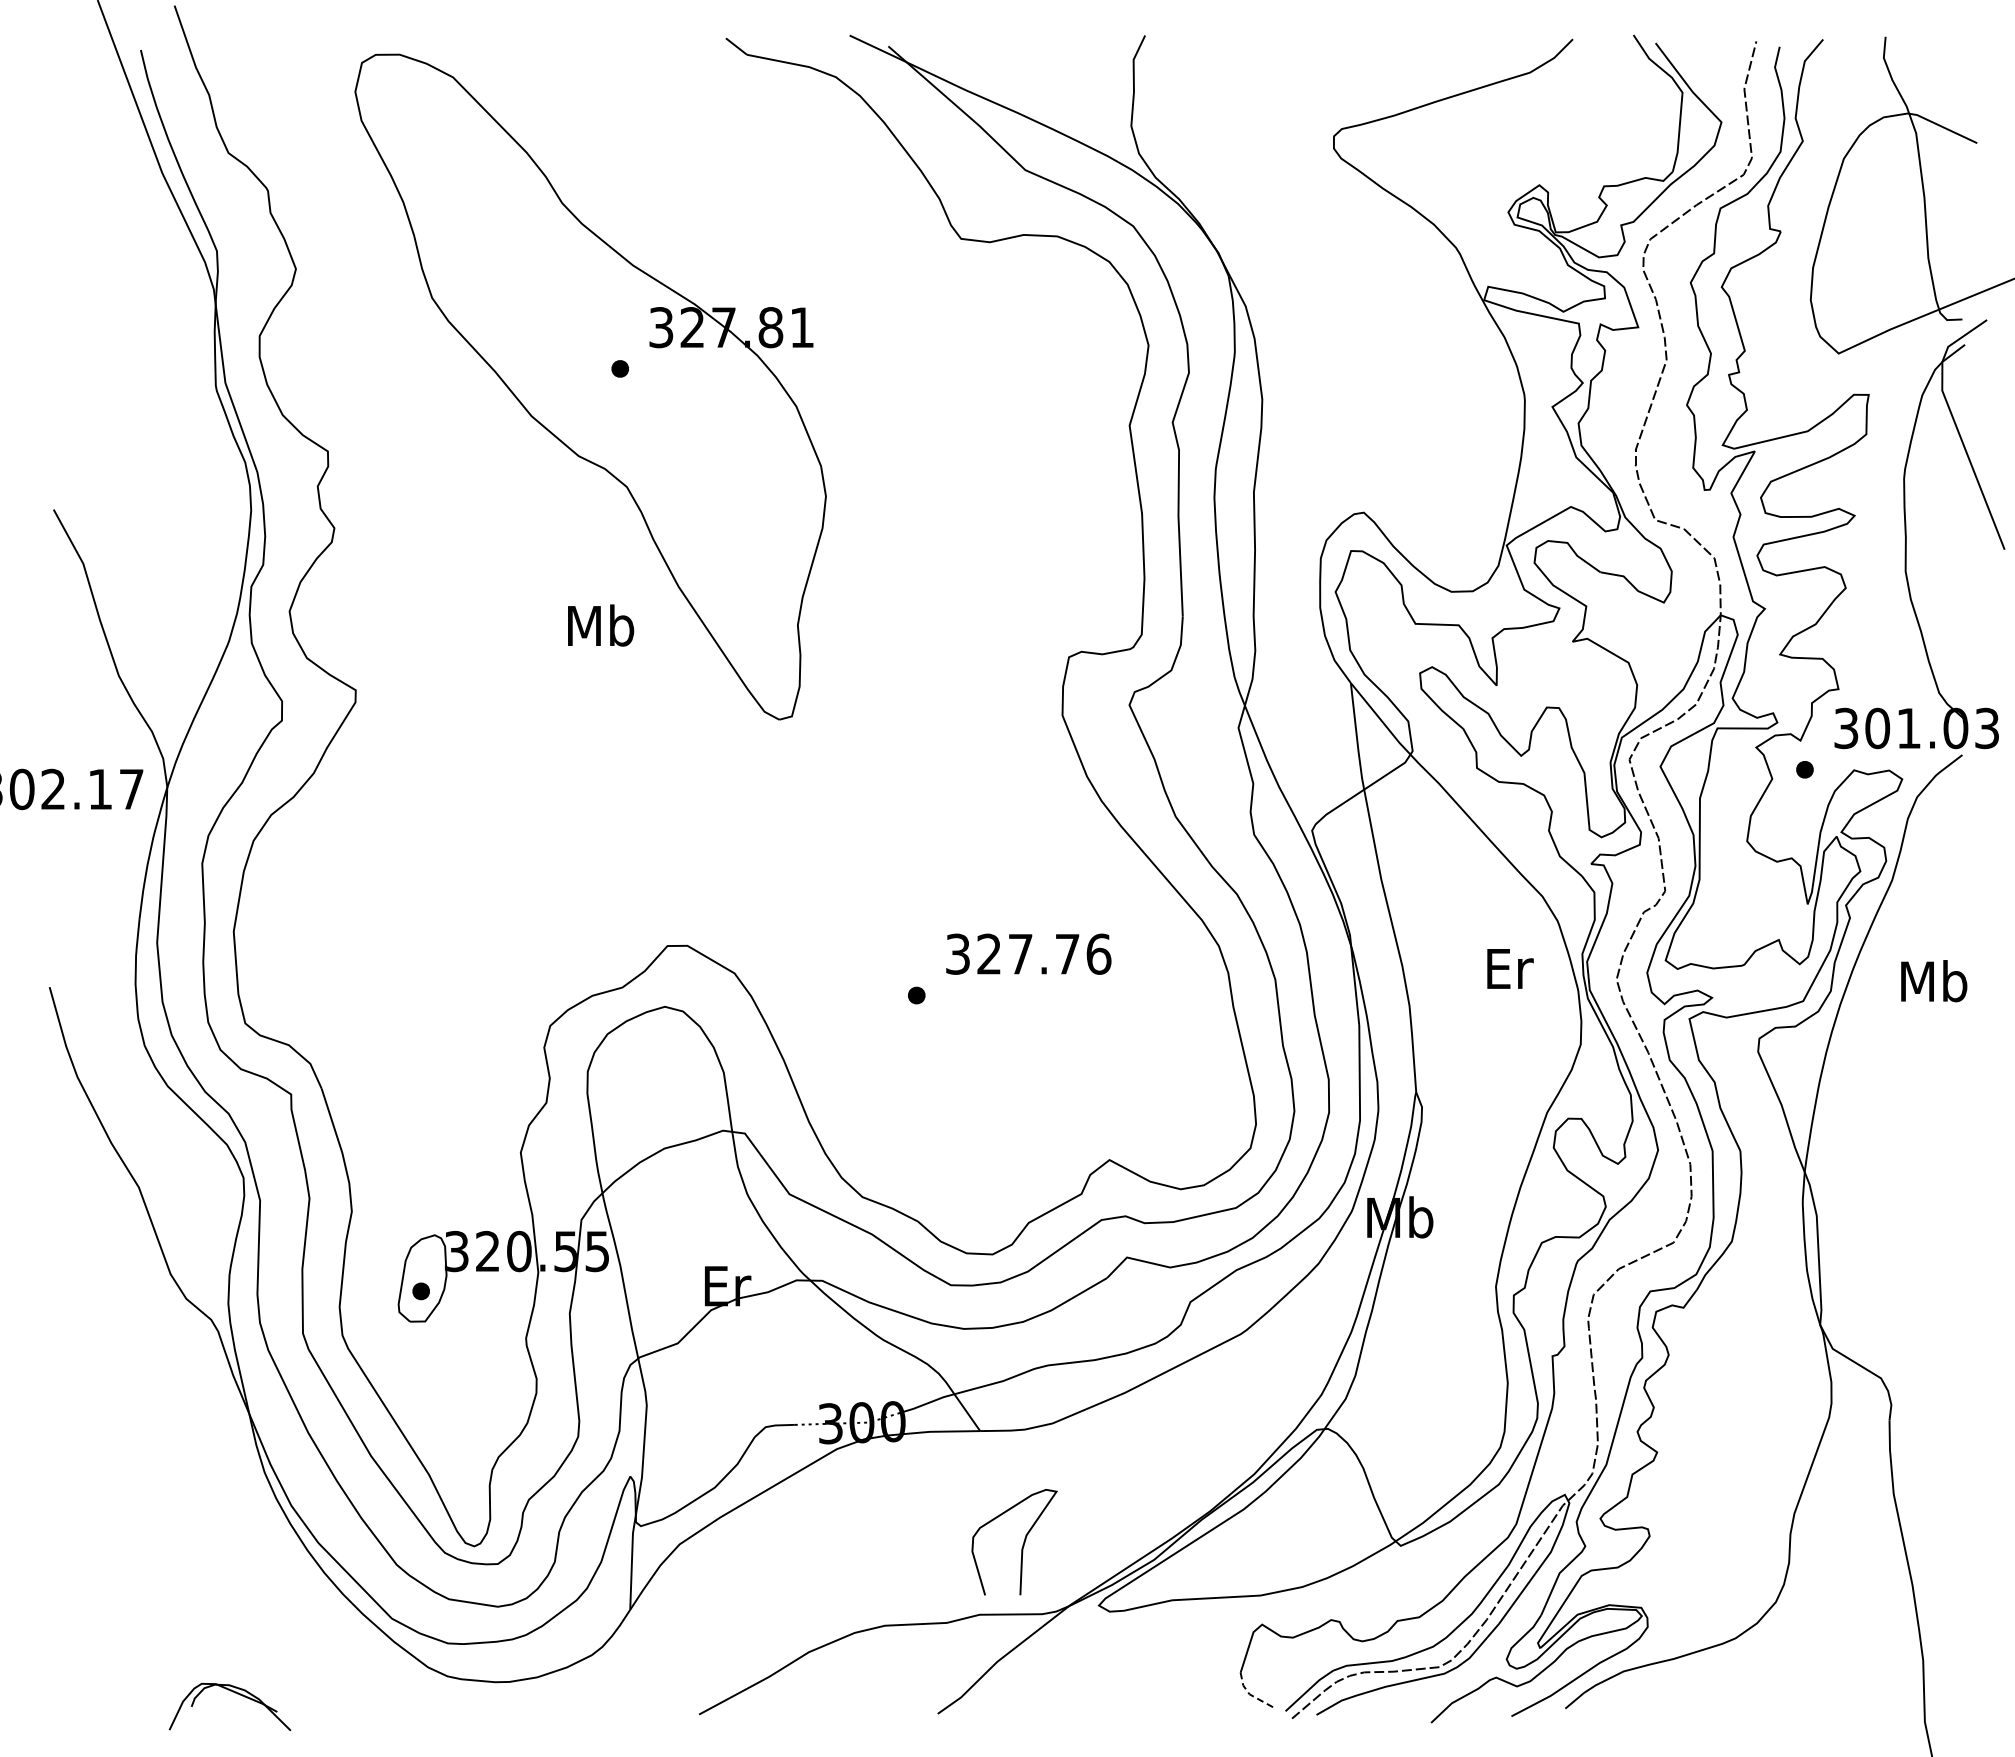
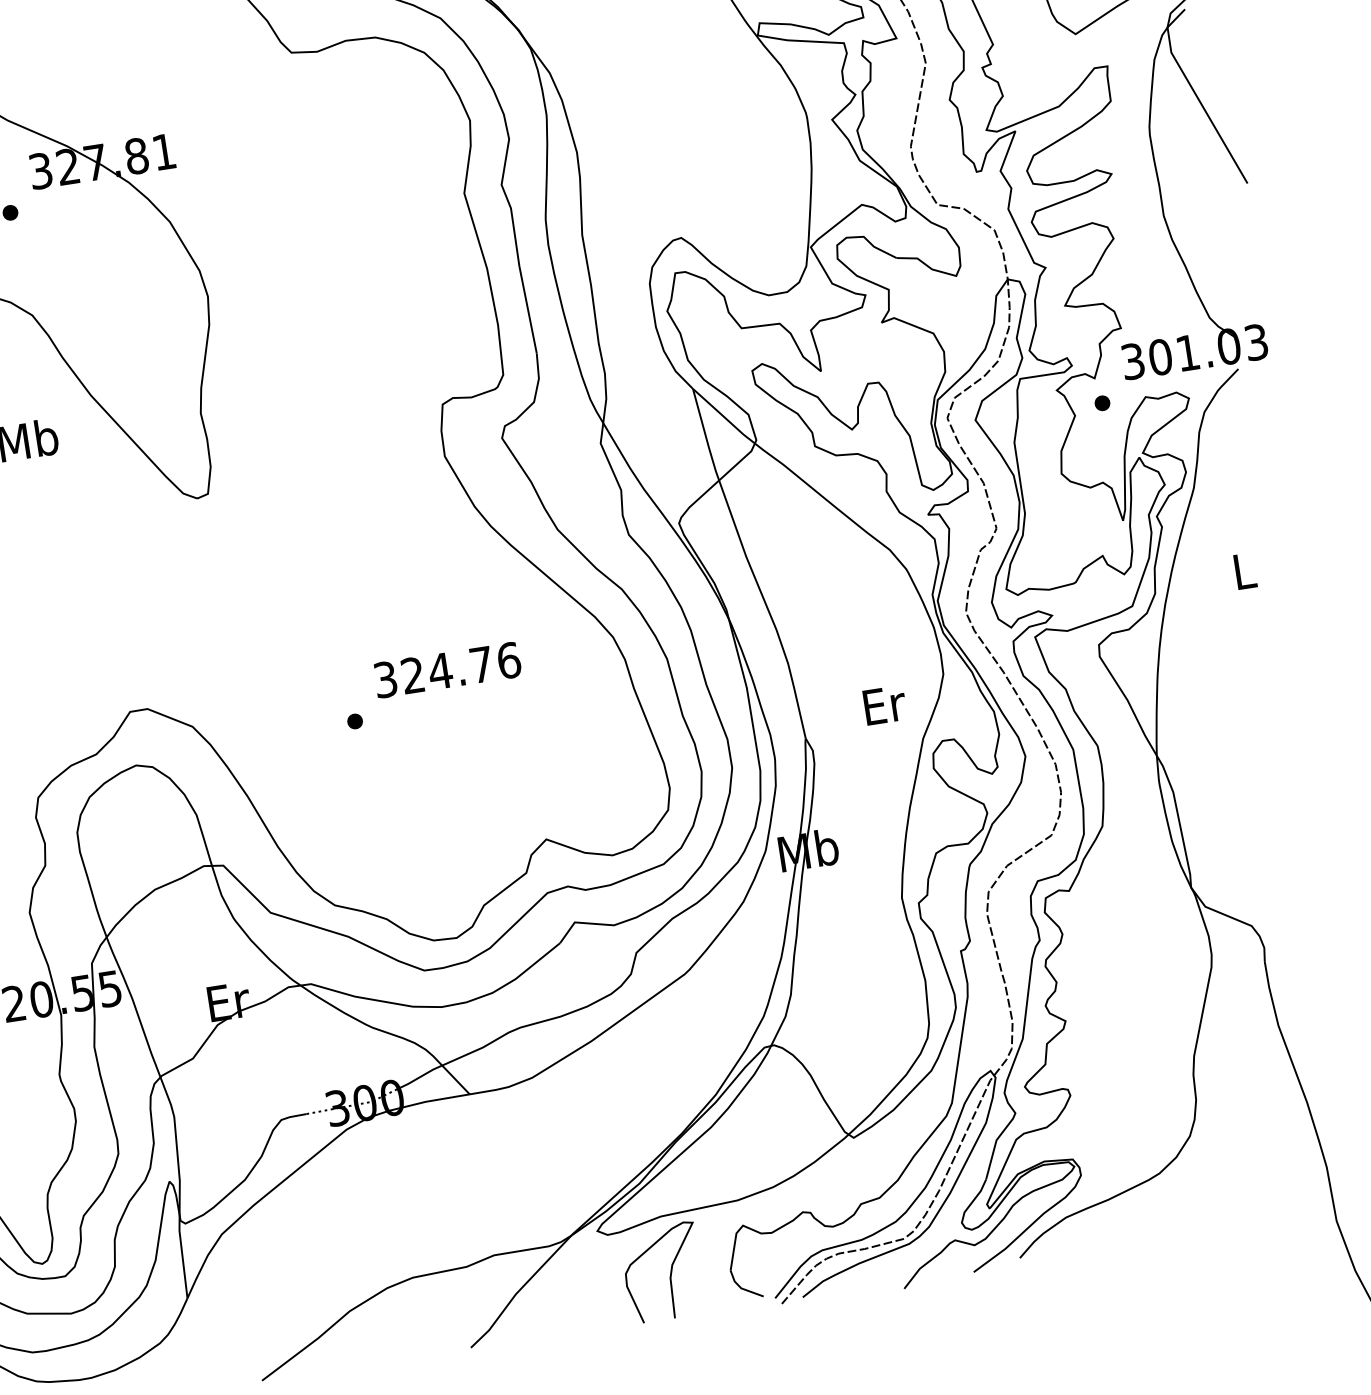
text: (1020, 954) -> (440, 671), 327.76 -> 324.76
text: (1510, 968) -> (885, 704), moved
text: (1934, 981) -> (1244, 571), Mb -> L
curve: (1022, 1544) -> (669, 1273), moved
line: (1249, 1694) -> (741, 1288), dashed -> solid

